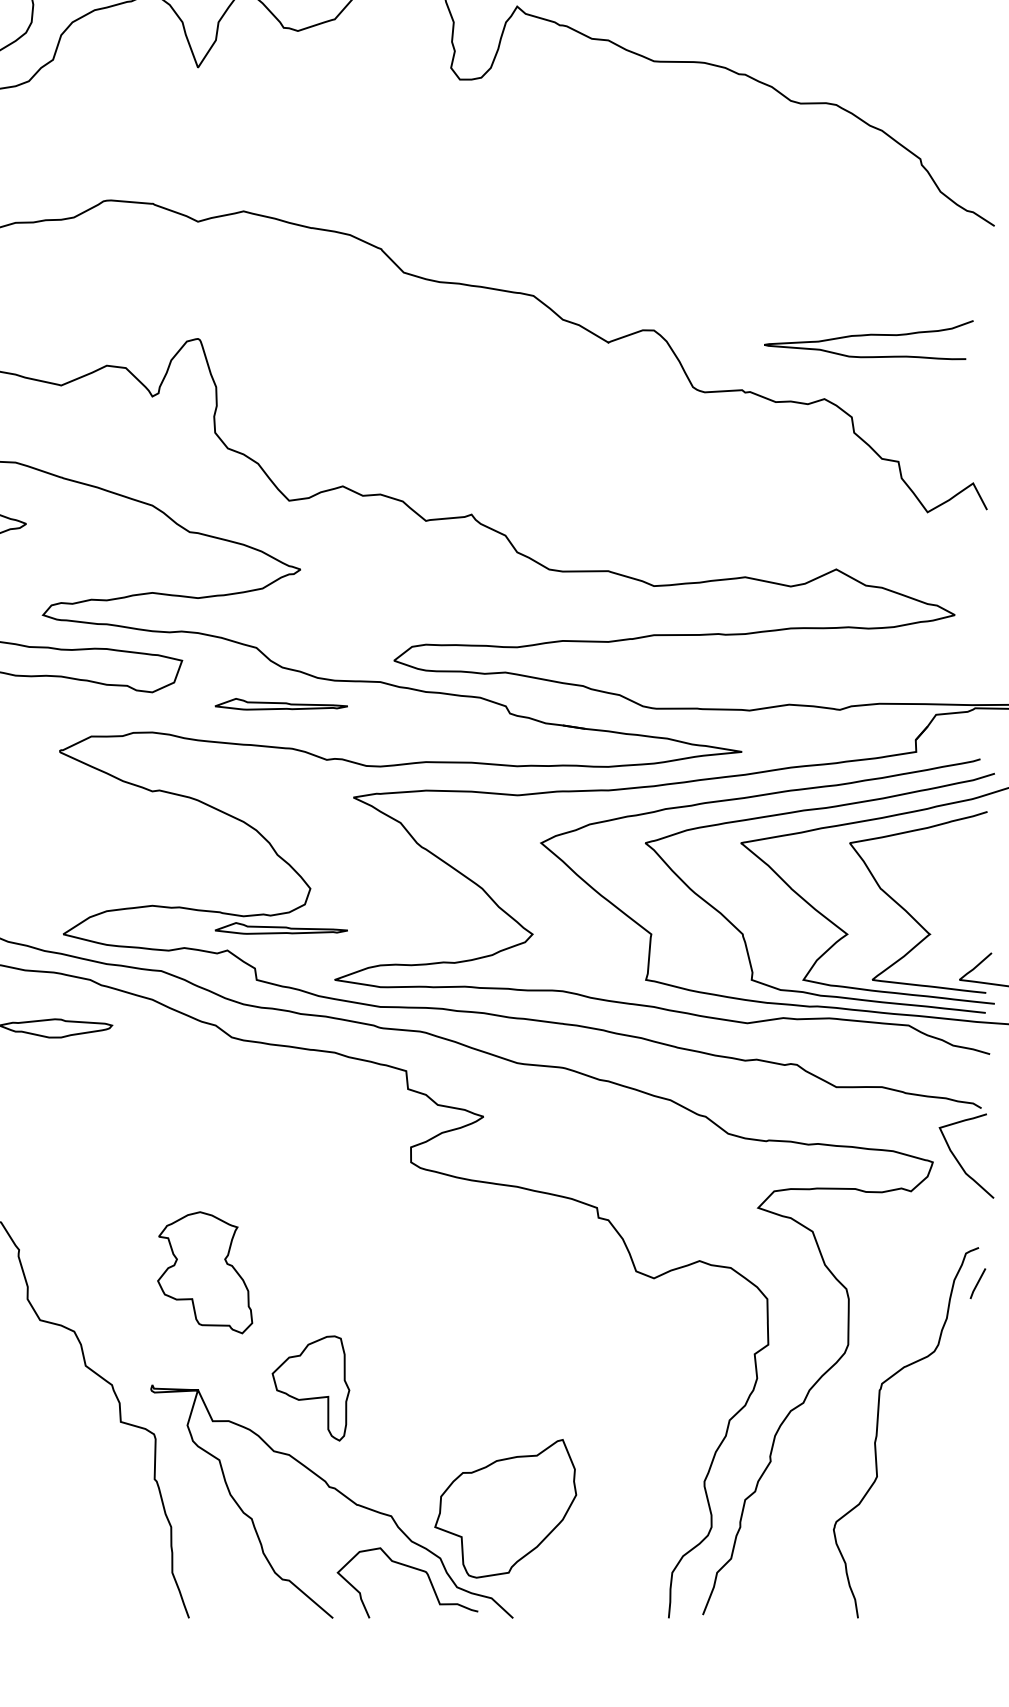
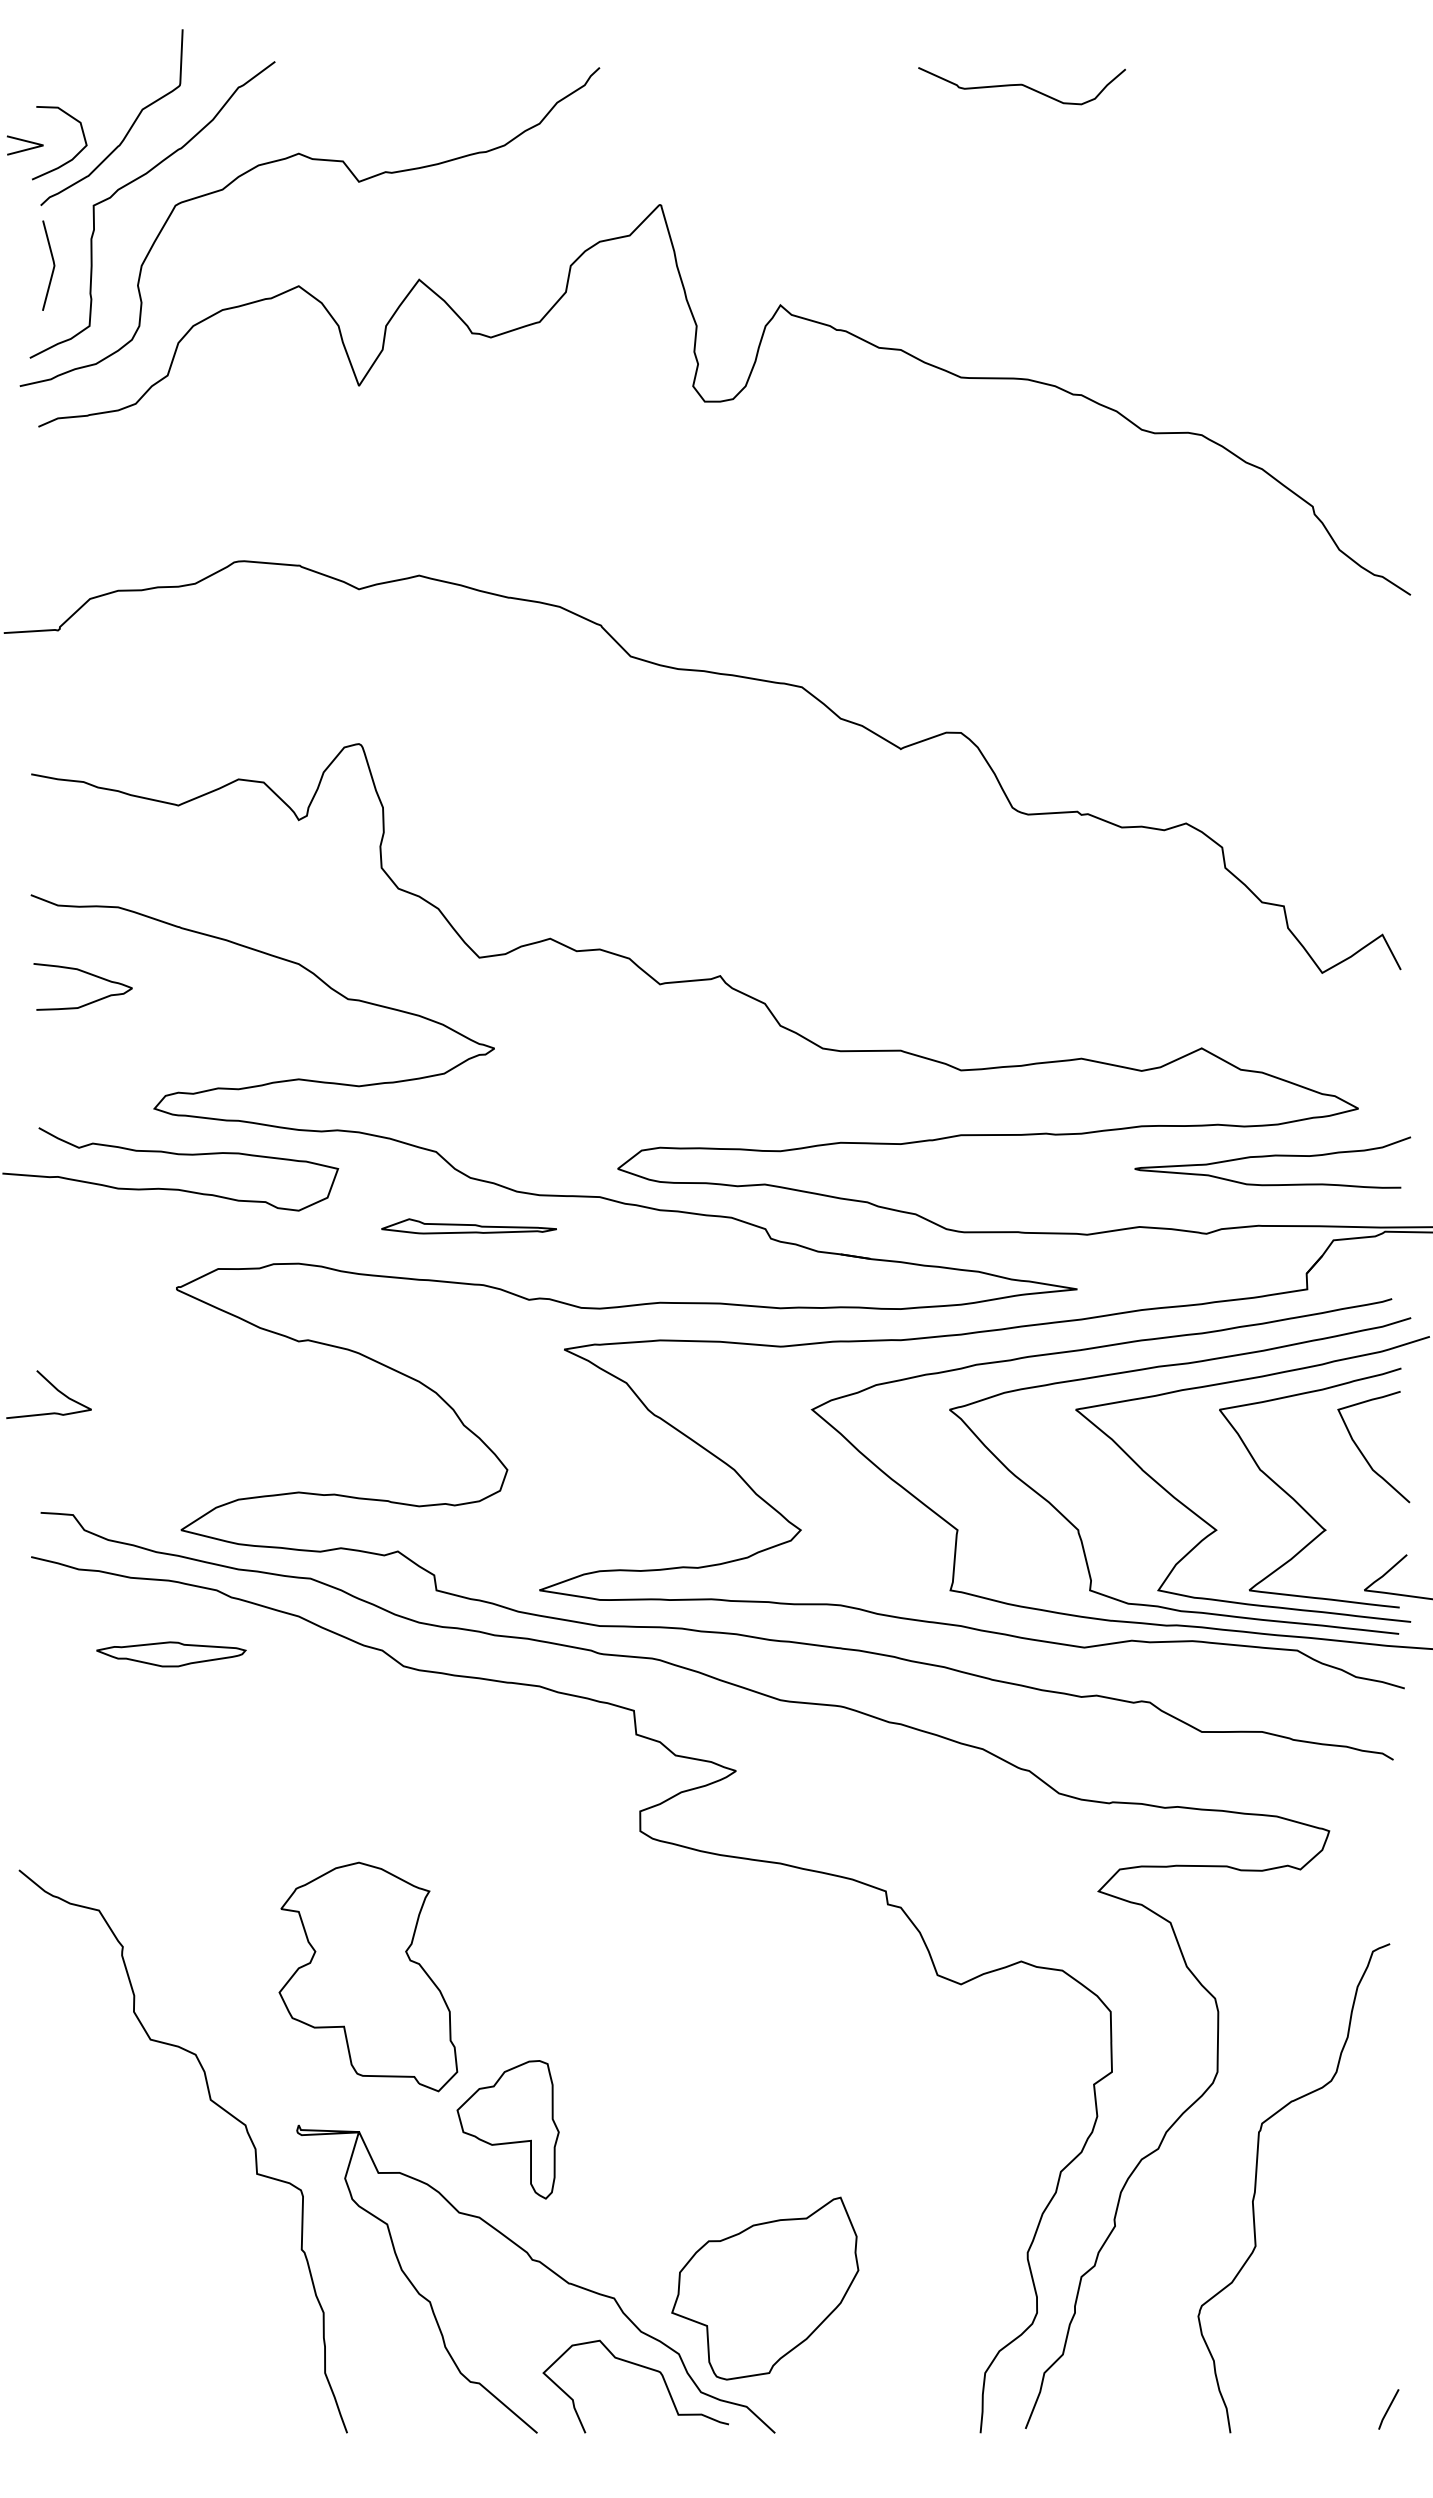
curve: (868, 335) -> (1272, 1156), moved
part: (280, 928) -> (468, 1522), removed
curve: (959, 1162) -> (1364, 1455), moved
part: (205, 1272) -> (368, 1976), size x1.43
line: (977, 1283) -> (1388, 2409), moved

